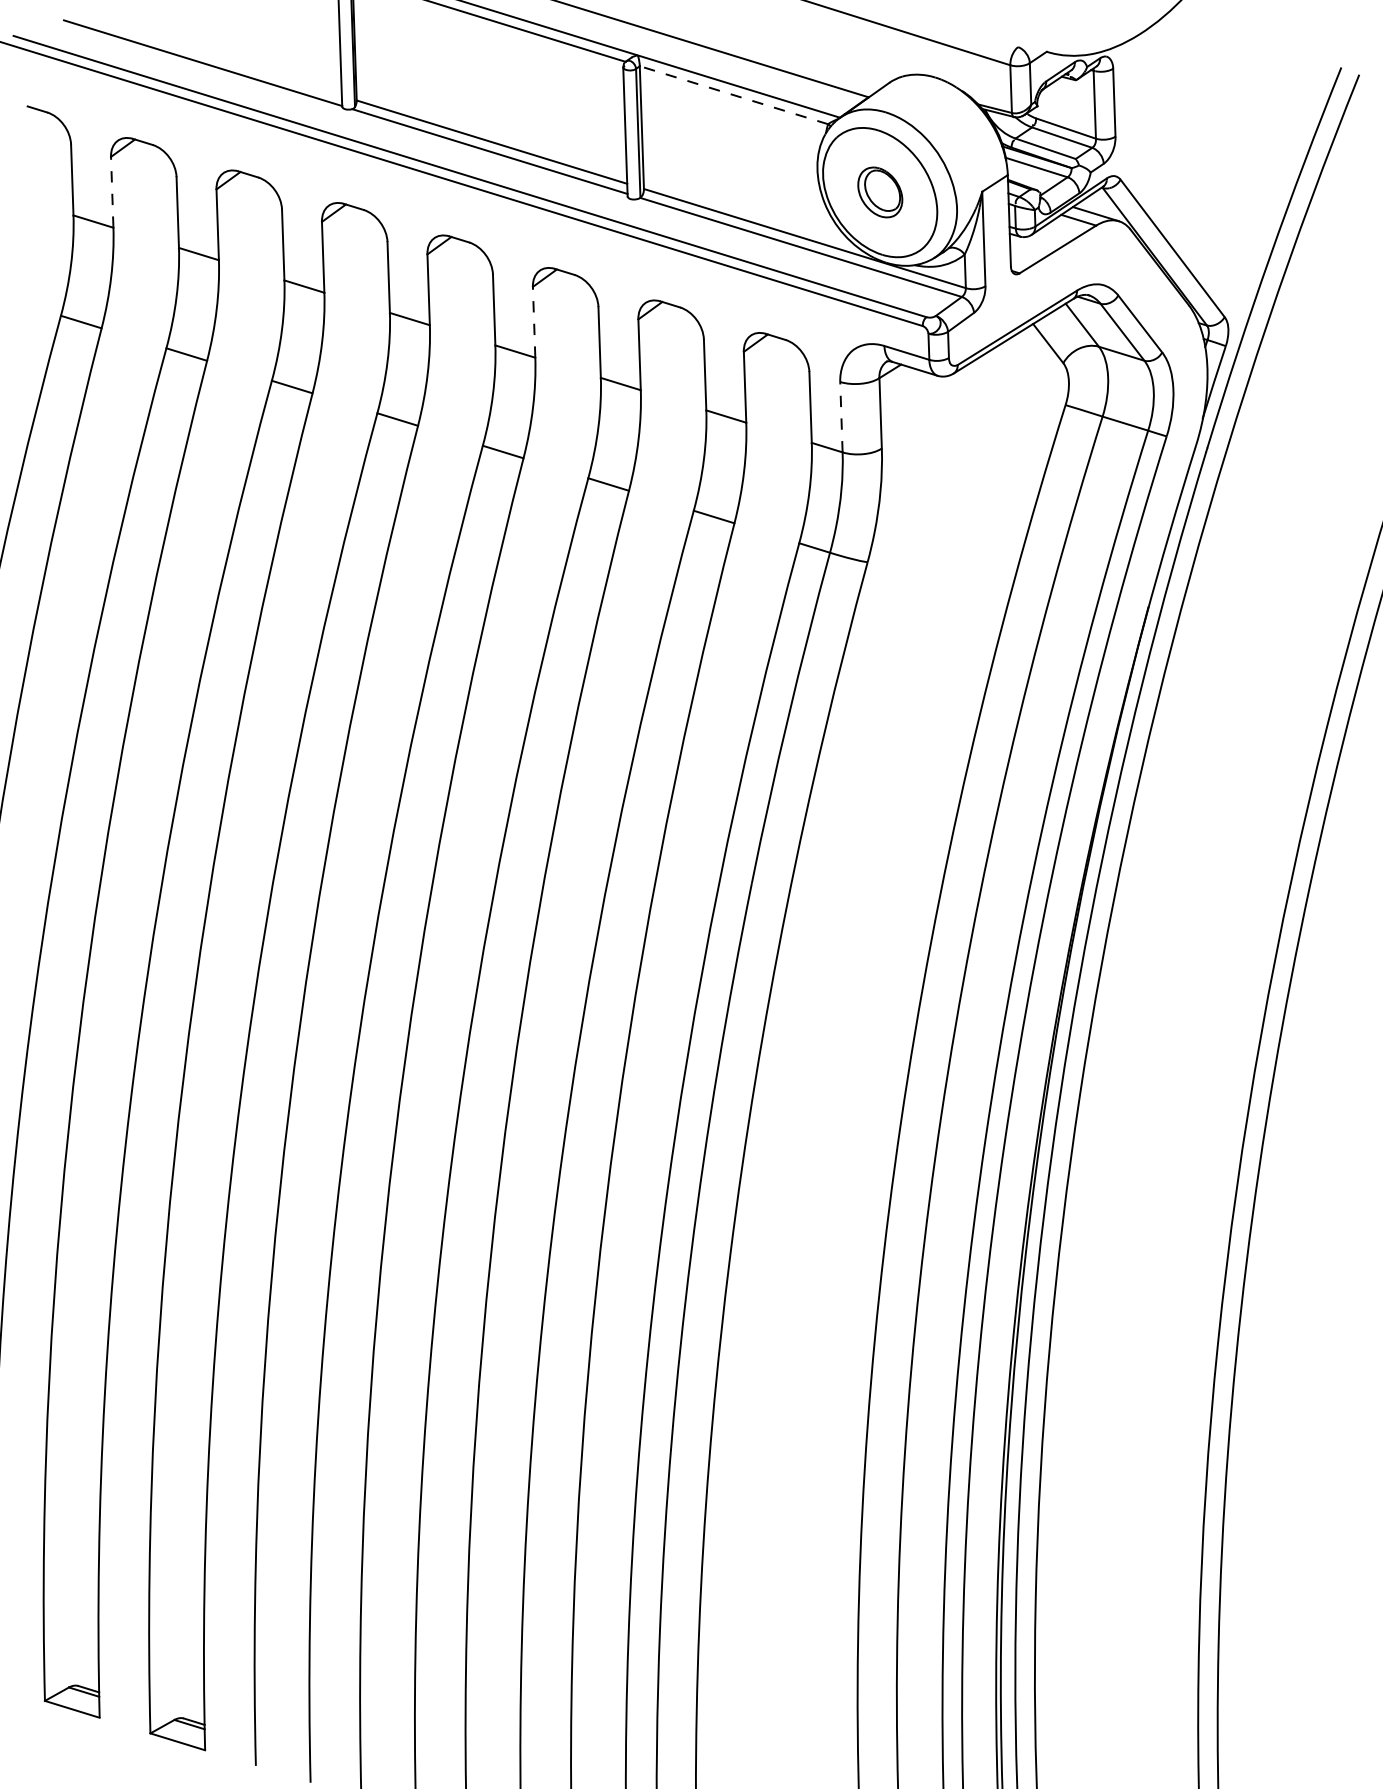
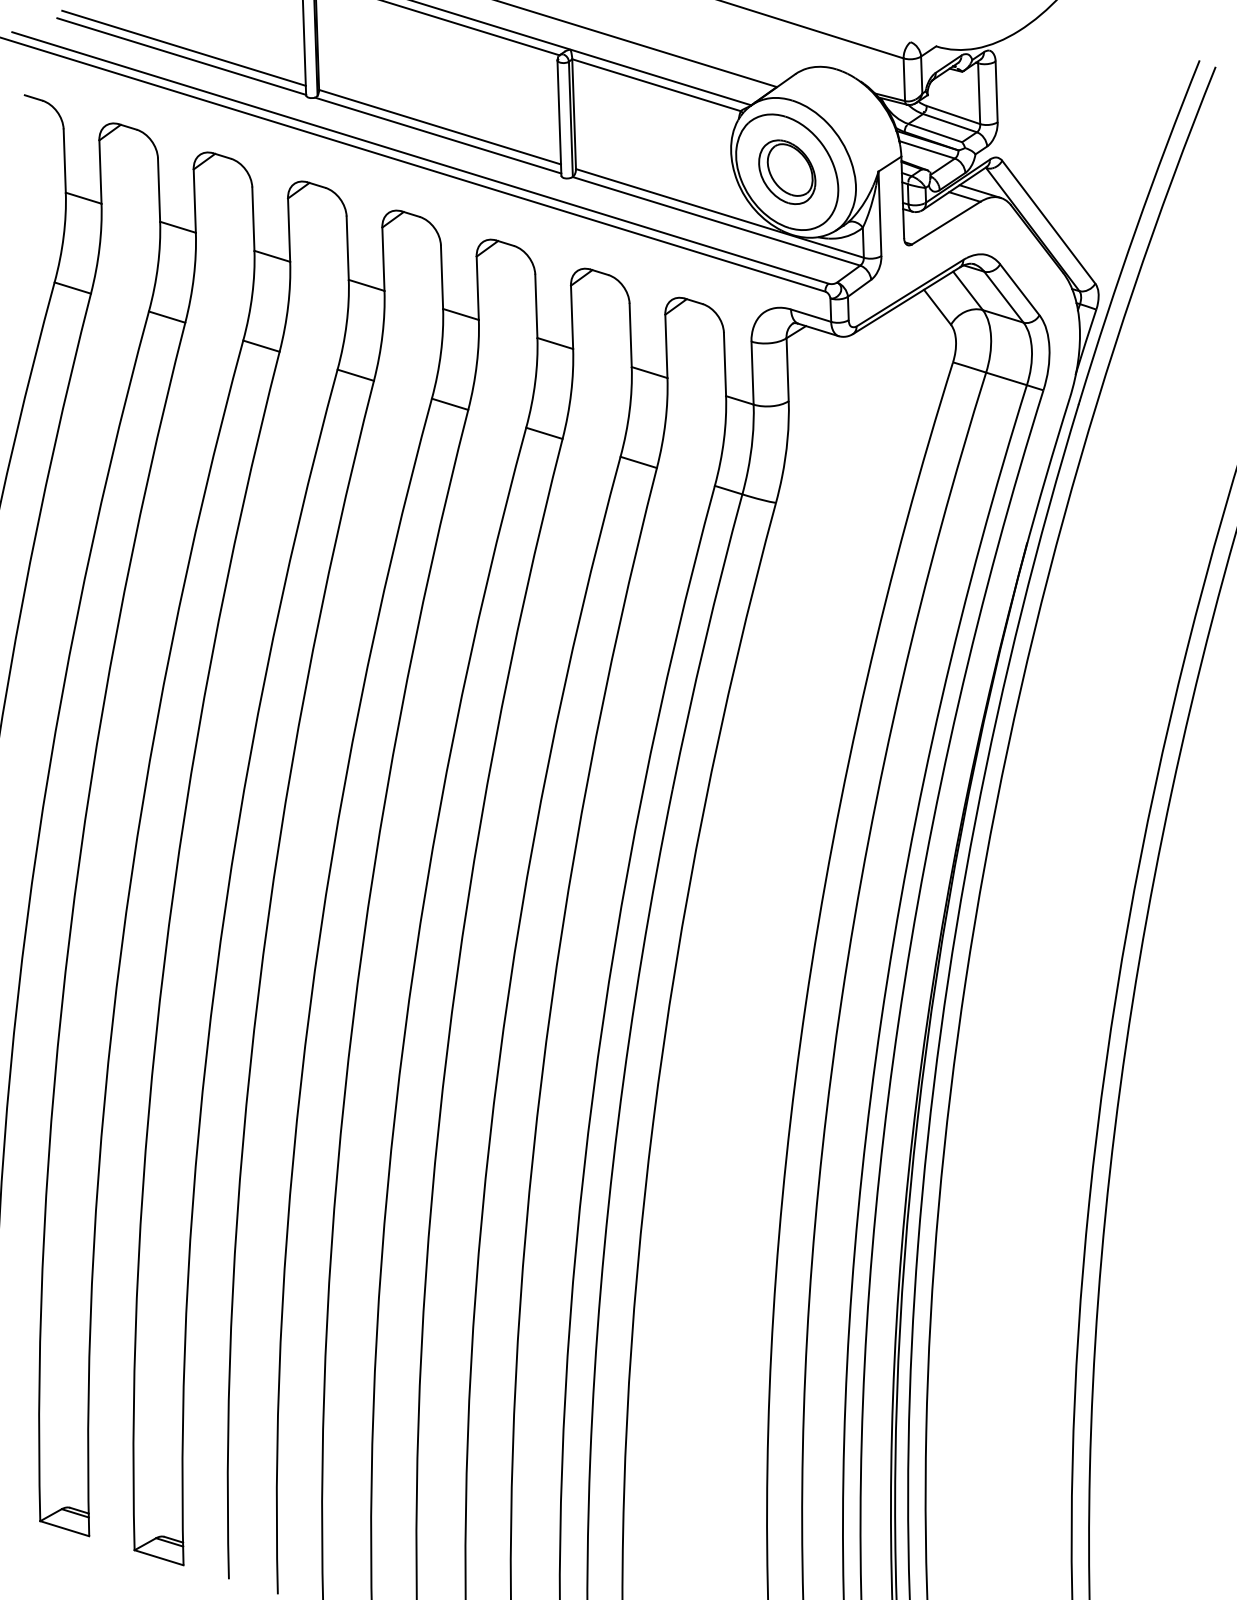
line: (205, 53) -> (183, 47), added
line: (733, 95) -> (656, 85), dashed -> solid
part: (880, 191) -> (787, 171), size x1.43
line: (112, 192) -> (100, 172), dashed -> solid
line: (533, 322) -> (477, 288), dashed -> solid
line: (841, 416) -> (752, 372), dashed -> solid

